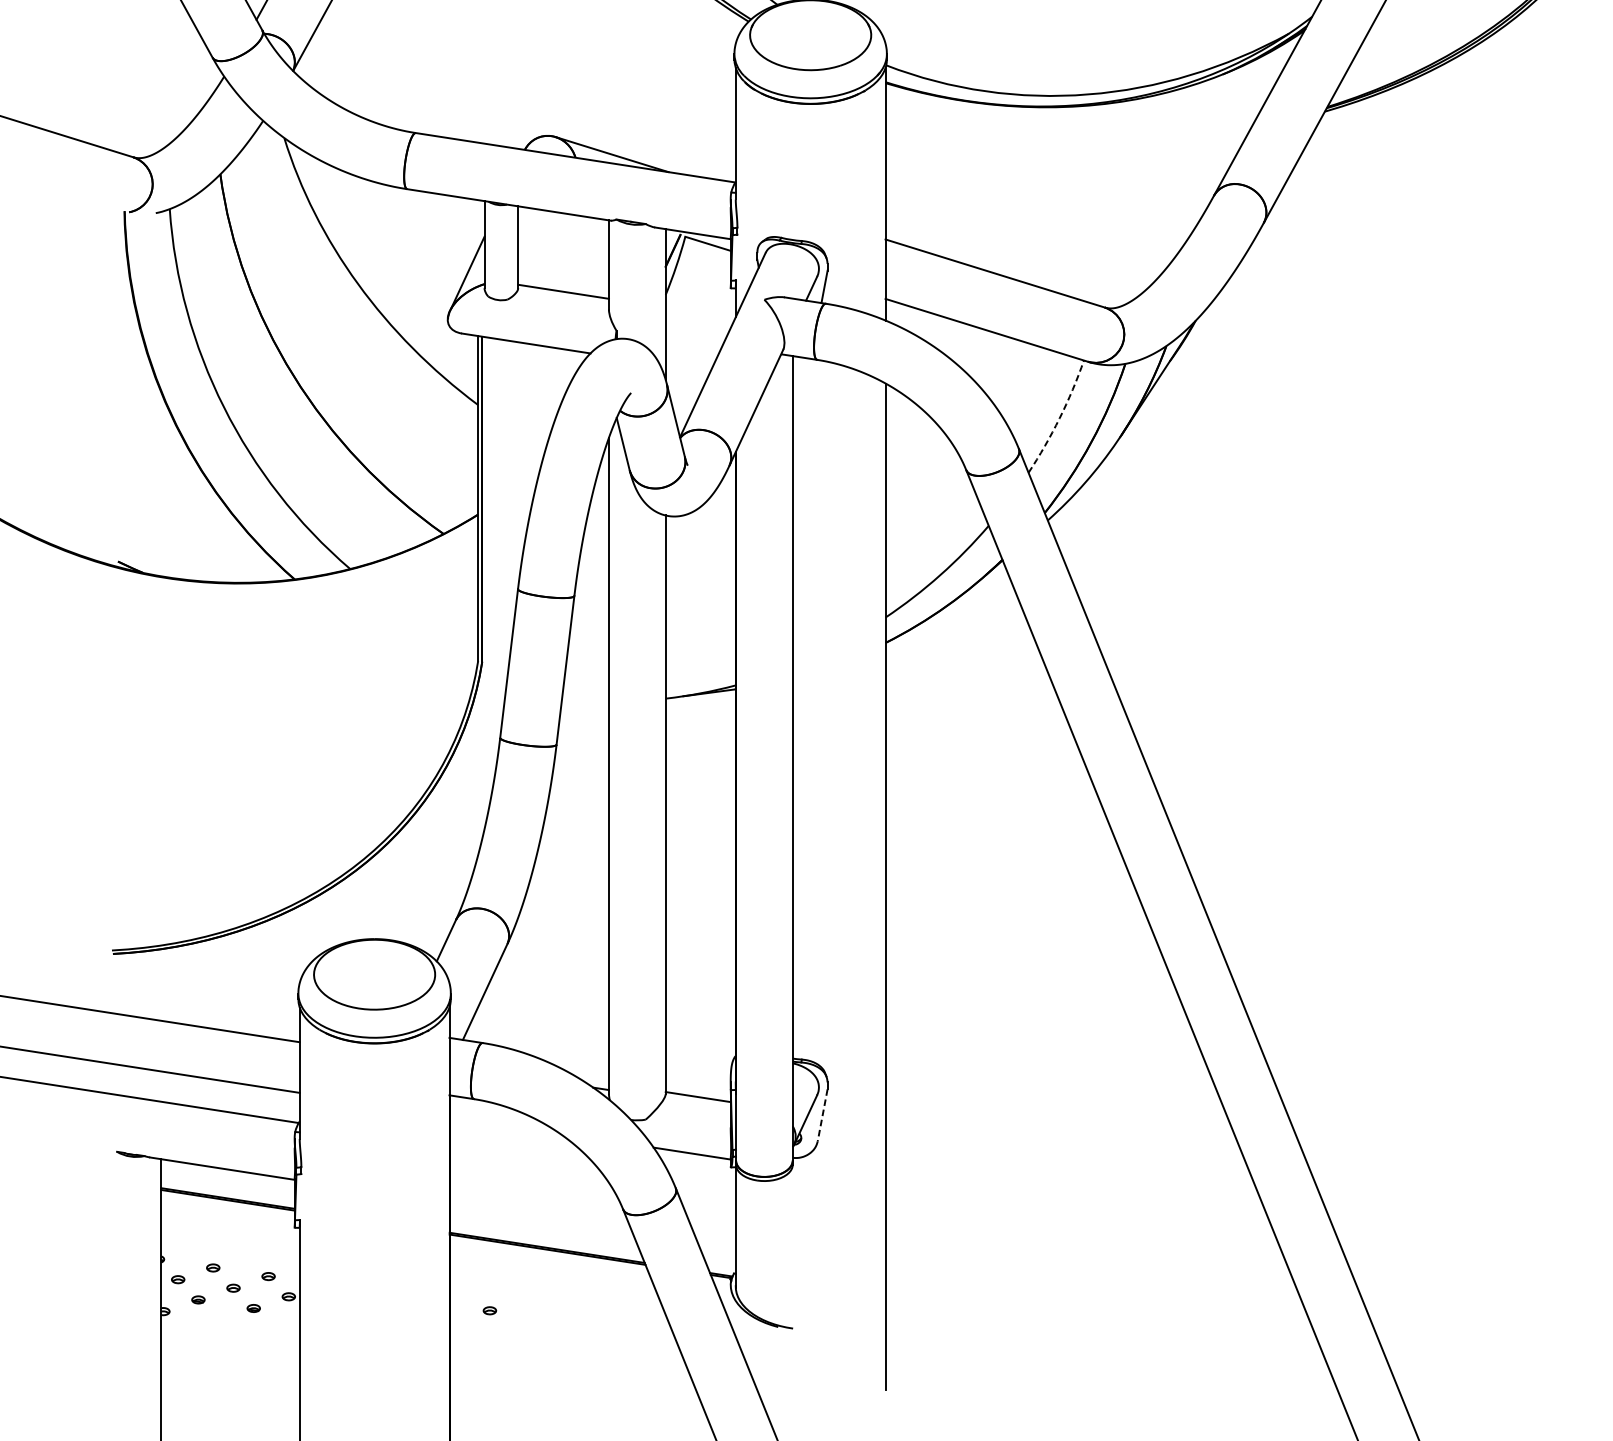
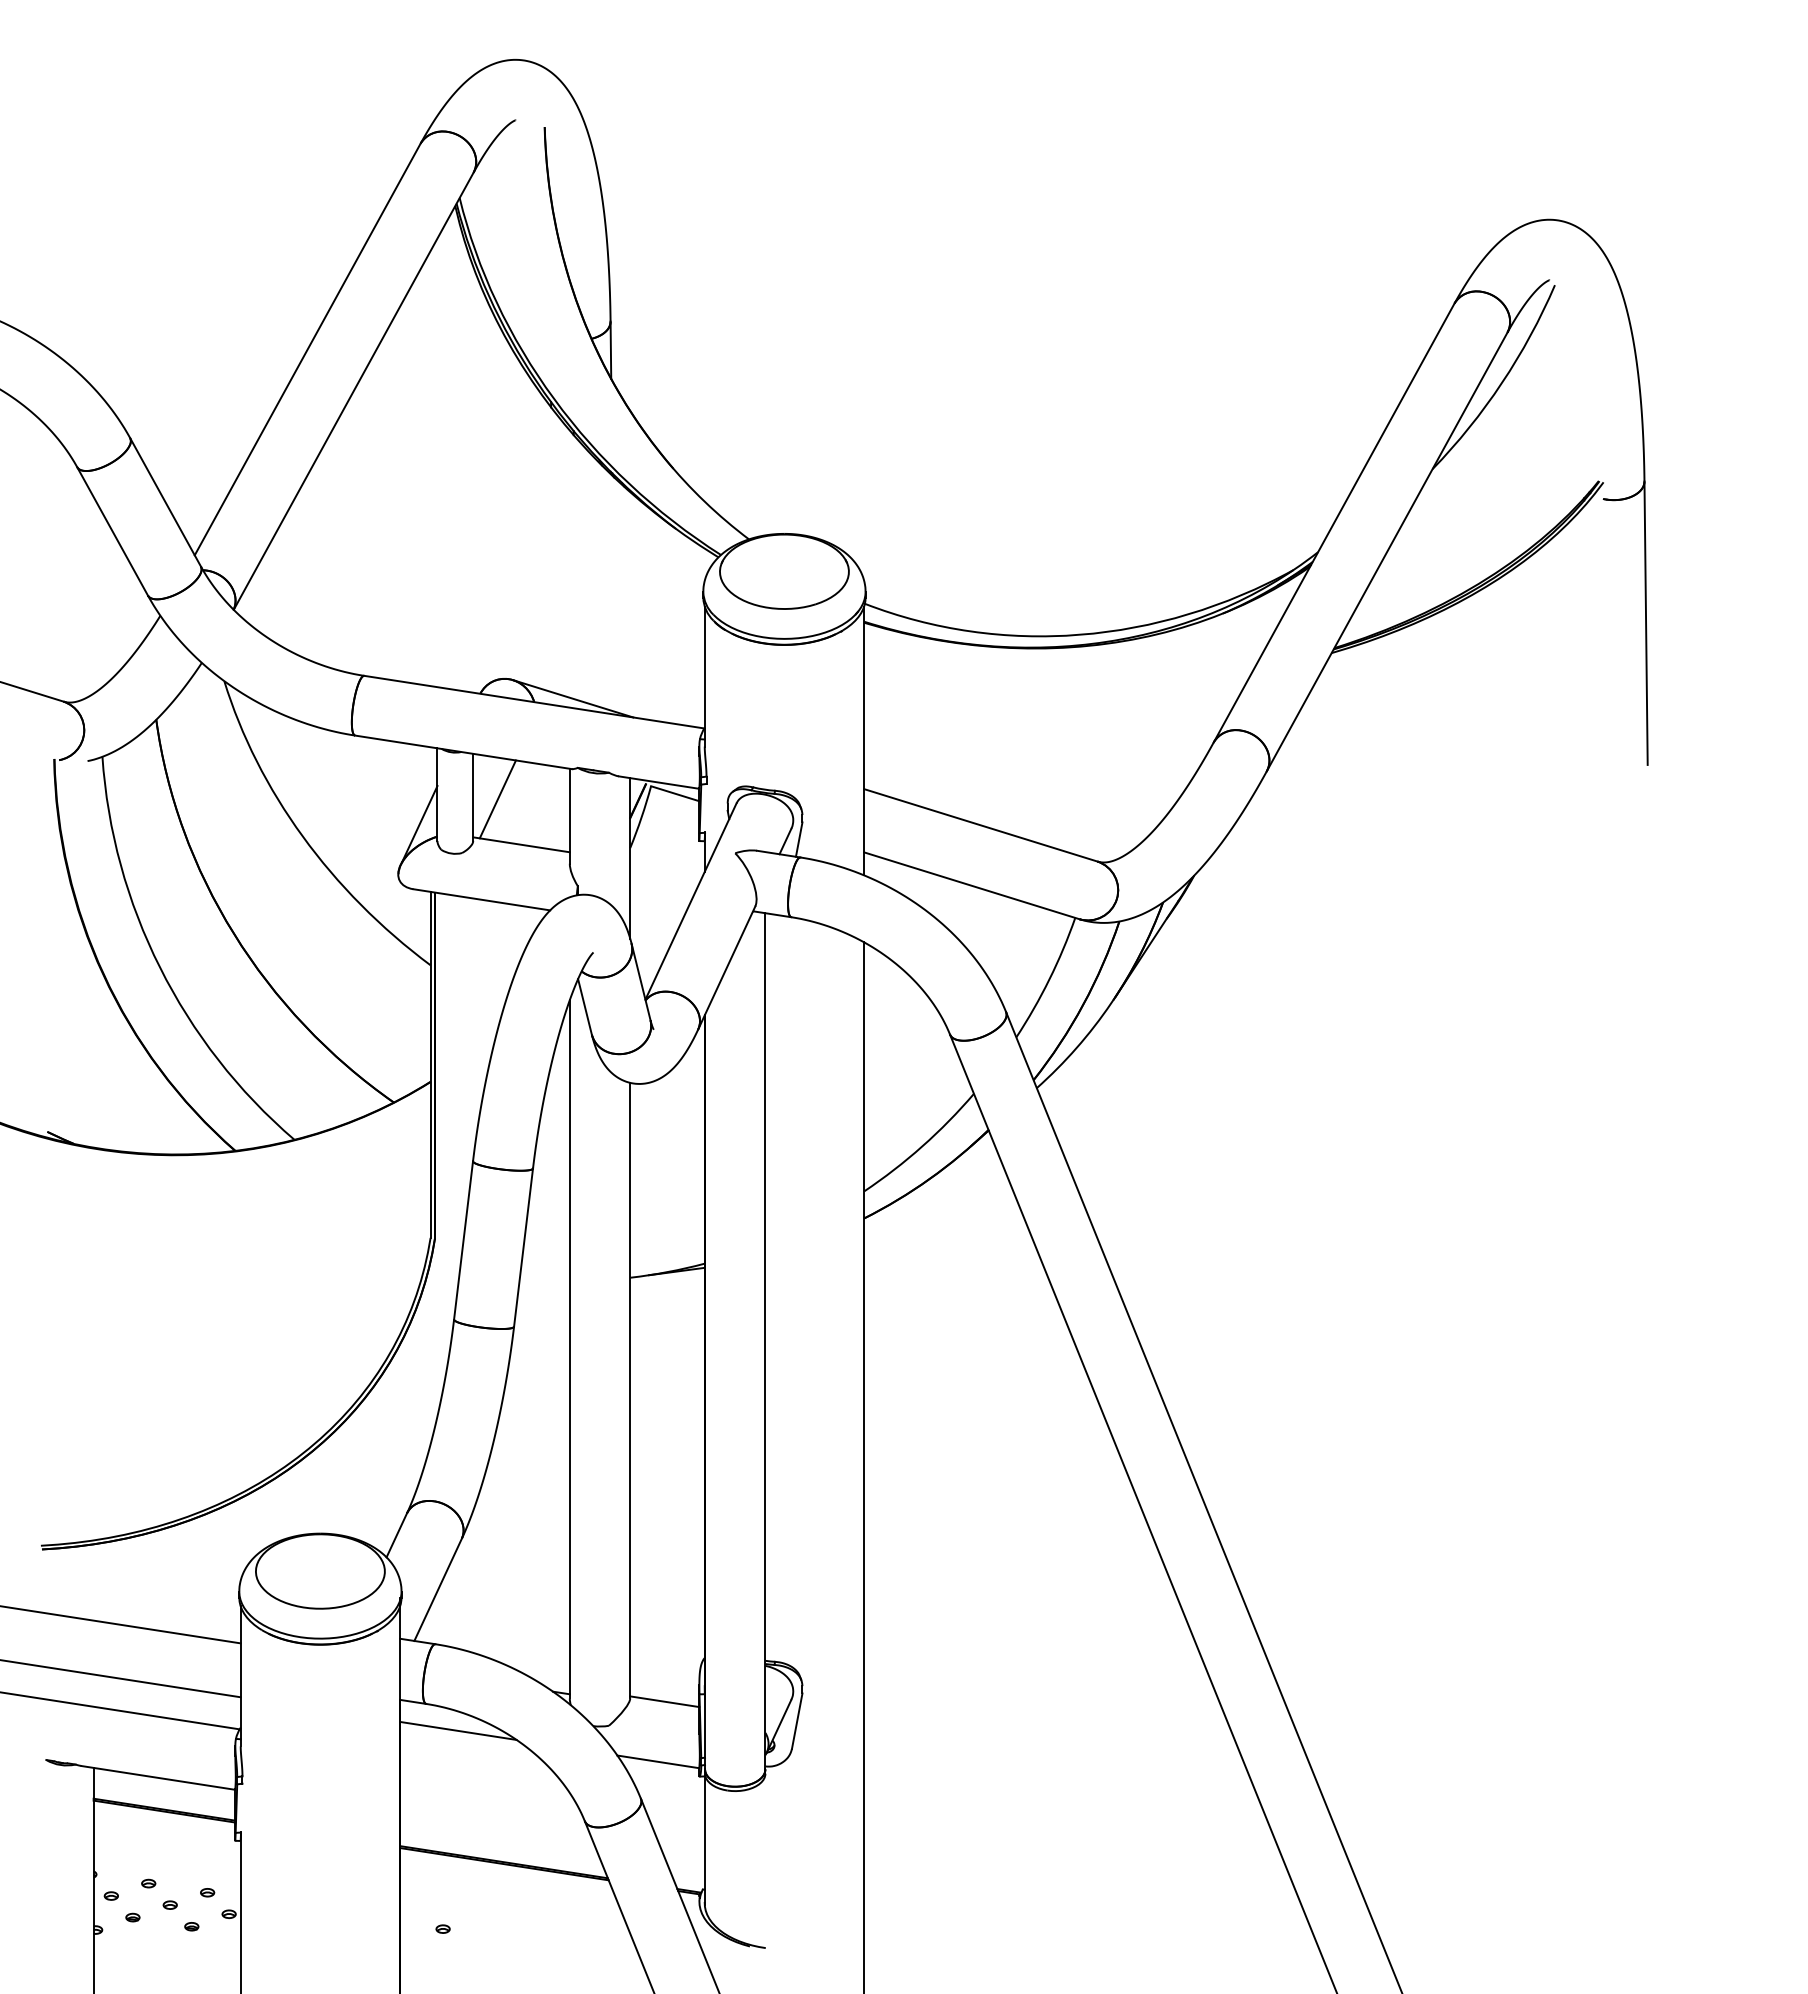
line: (541, 249) -> (497, 799), added
arc: (1059, 418) -> (1049, 979), dashed -> solid
line: (822, 1115) -> (797, 1721), dashed -> solid
line: (504, 1124) -> (458, 1730), added

